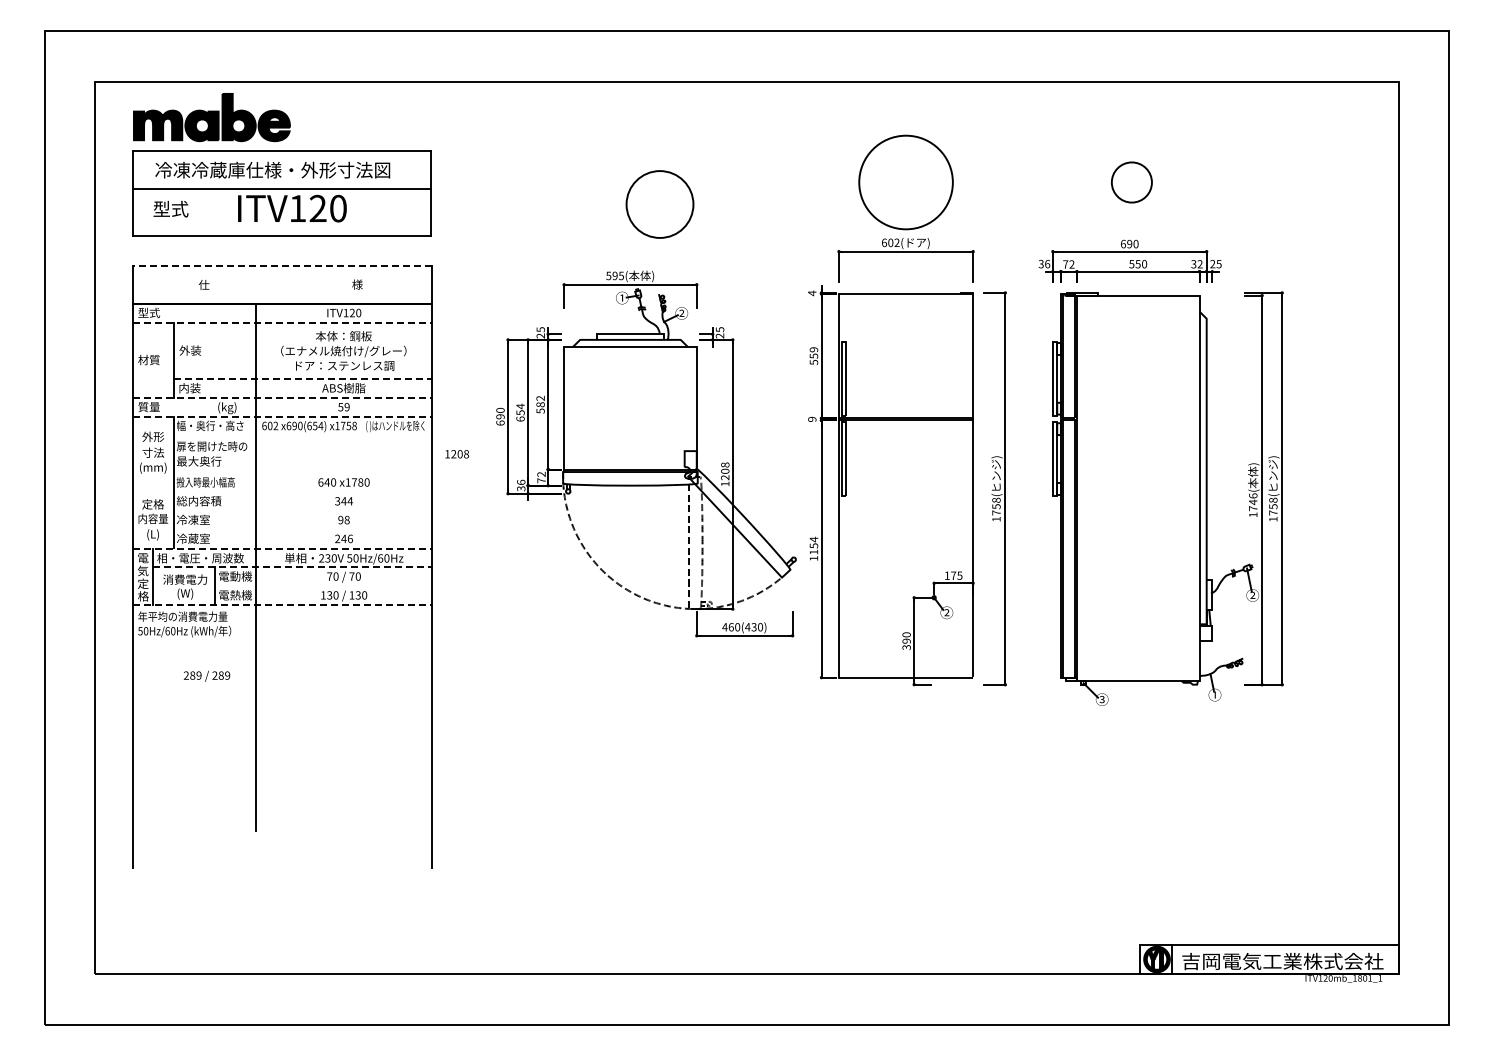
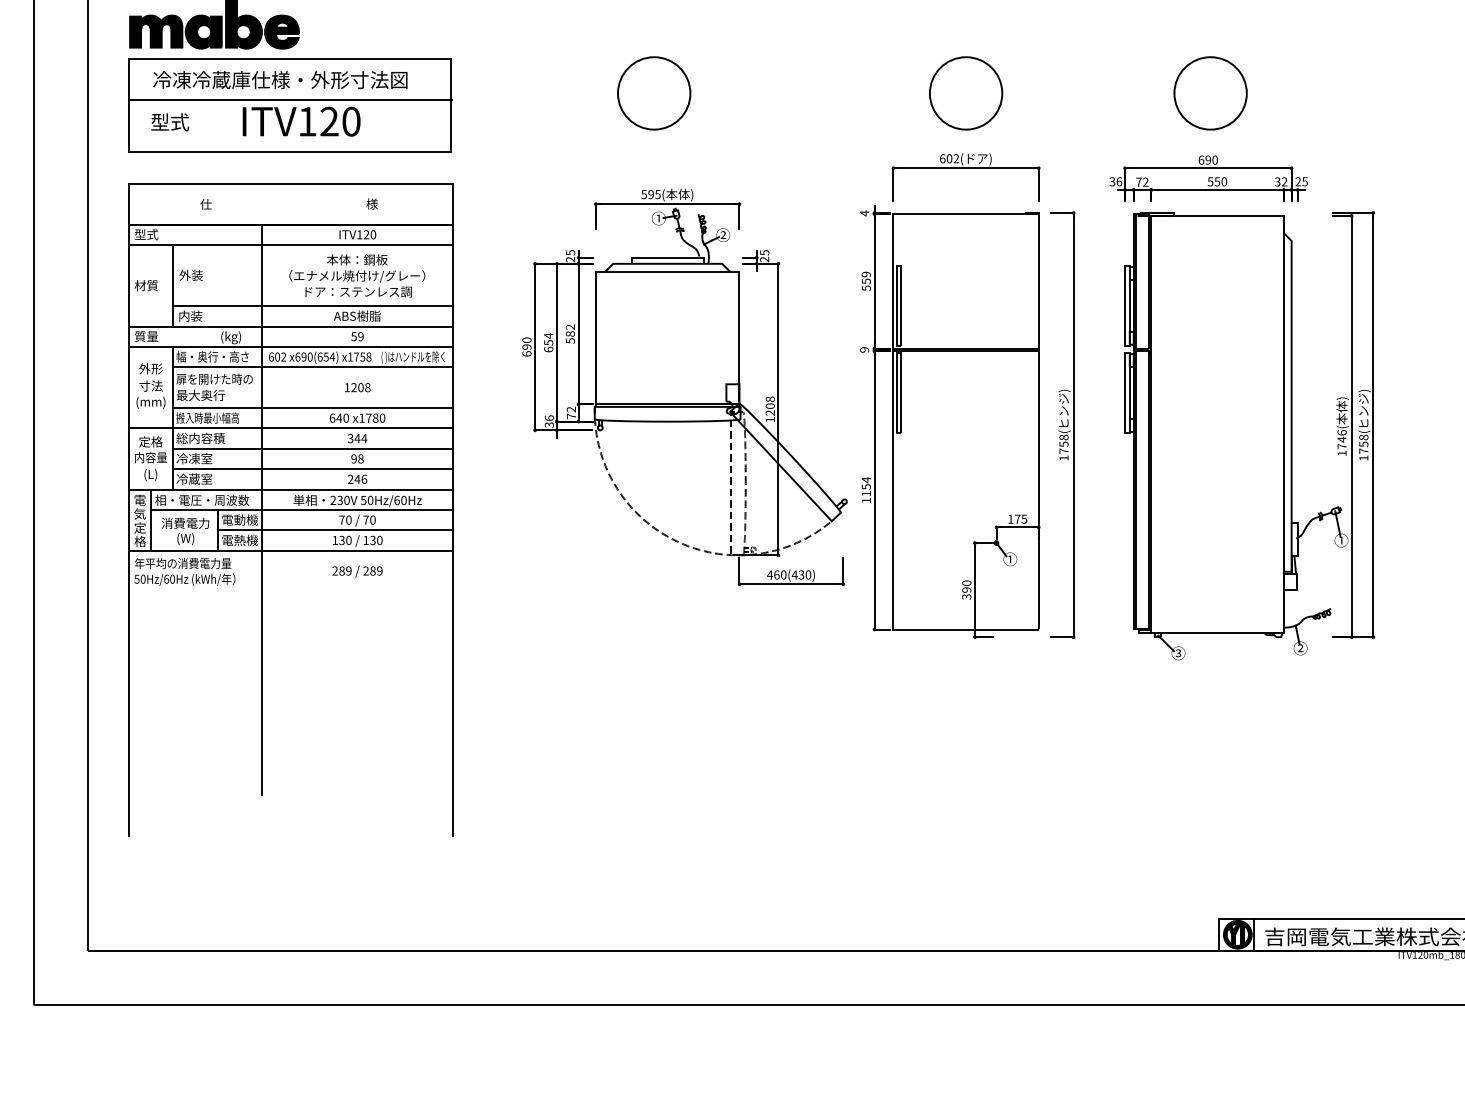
circle: (905, 182) -> (965, 93), size x0.71
circle: (1131, 182) -> (1210, 93), size x1.67
circle: (659, 204) -> (653, 93), moved
line: (282, 266) -> (290, 184), dashed -> solid
line: (282, 322) -> (290, 244), dashed -> solid
line: (303, 378) -> (313, 305), dashed -> solid
line: (282, 397) -> (290, 326), dashed -> solid
line: (282, 416) -> (290, 346), dashed -> solid
line: (302, 435) -> (312, 367), added
text: (457, 454) -> (358, 387), moved
line: (302, 473) -> (312, 408), added
line: (282, 491) -> (290, 427), added
line: (302, 510) -> (312, 448), added
line: (302, 529) -> (312, 469), added
line: (282, 549) -> (290, 490), dashed -> solid
line: (293, 567) -> (302, 510), dashed -> solid
line: (323, 586) -> (335, 530), added
text: (1252, 594) -> (1341, 539), ② -> ①
line: (282, 604) -> (290, 550), dashed -> solid
text: (946, 612) -> (1009, 559), ② -> ①
text: (206, 675) -> (356, 570), moved
text: (1214, 694) -> (1300, 647), ① -> ②

